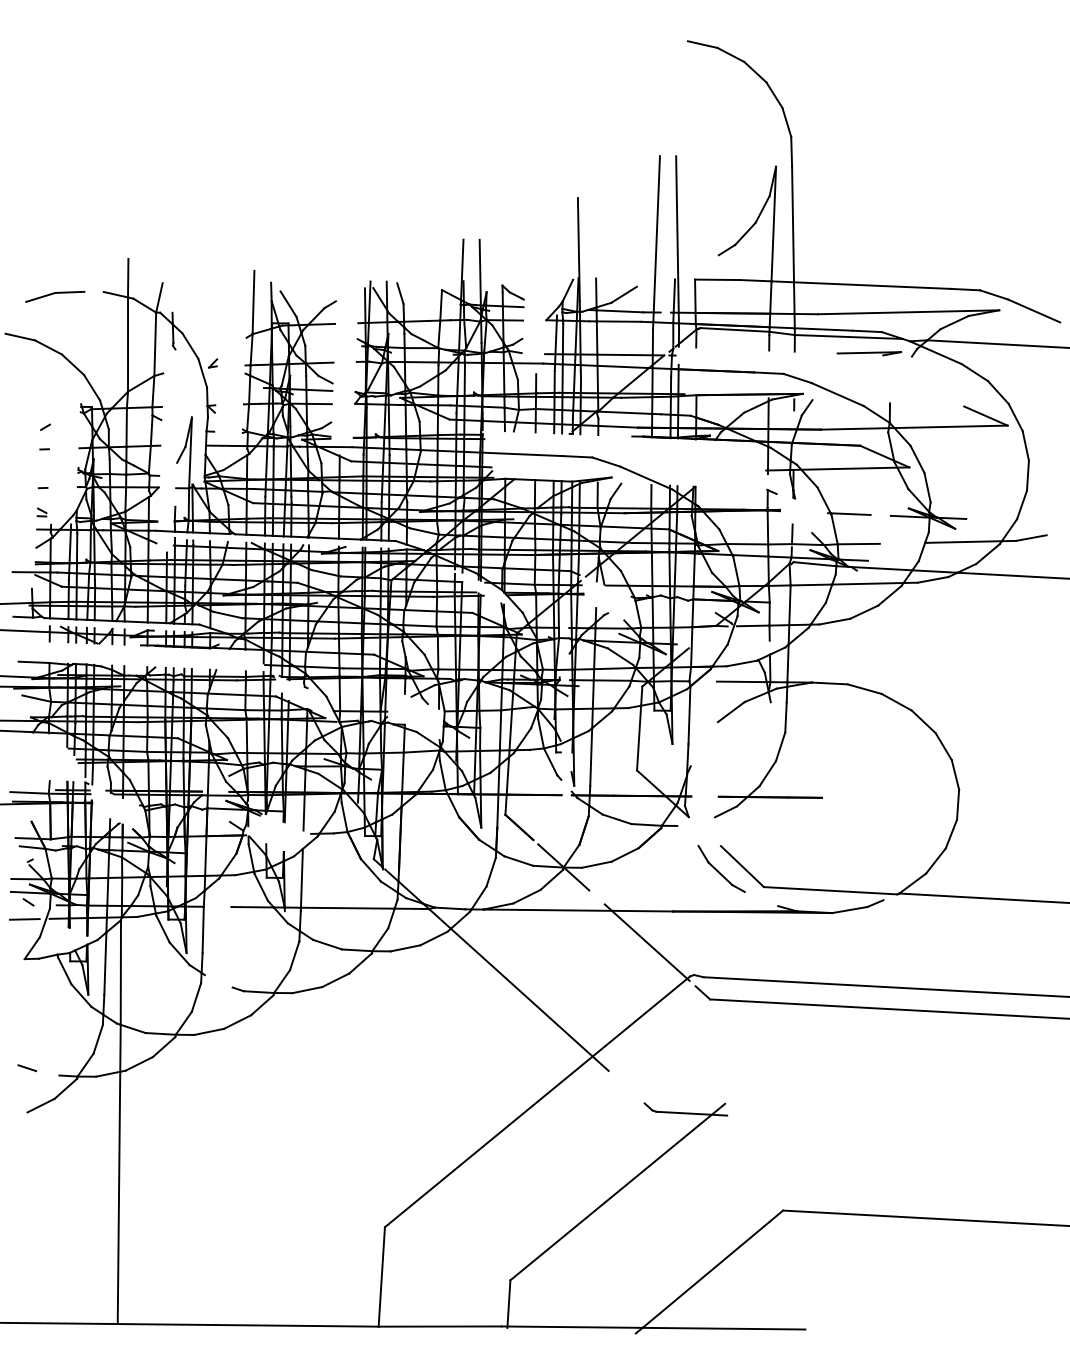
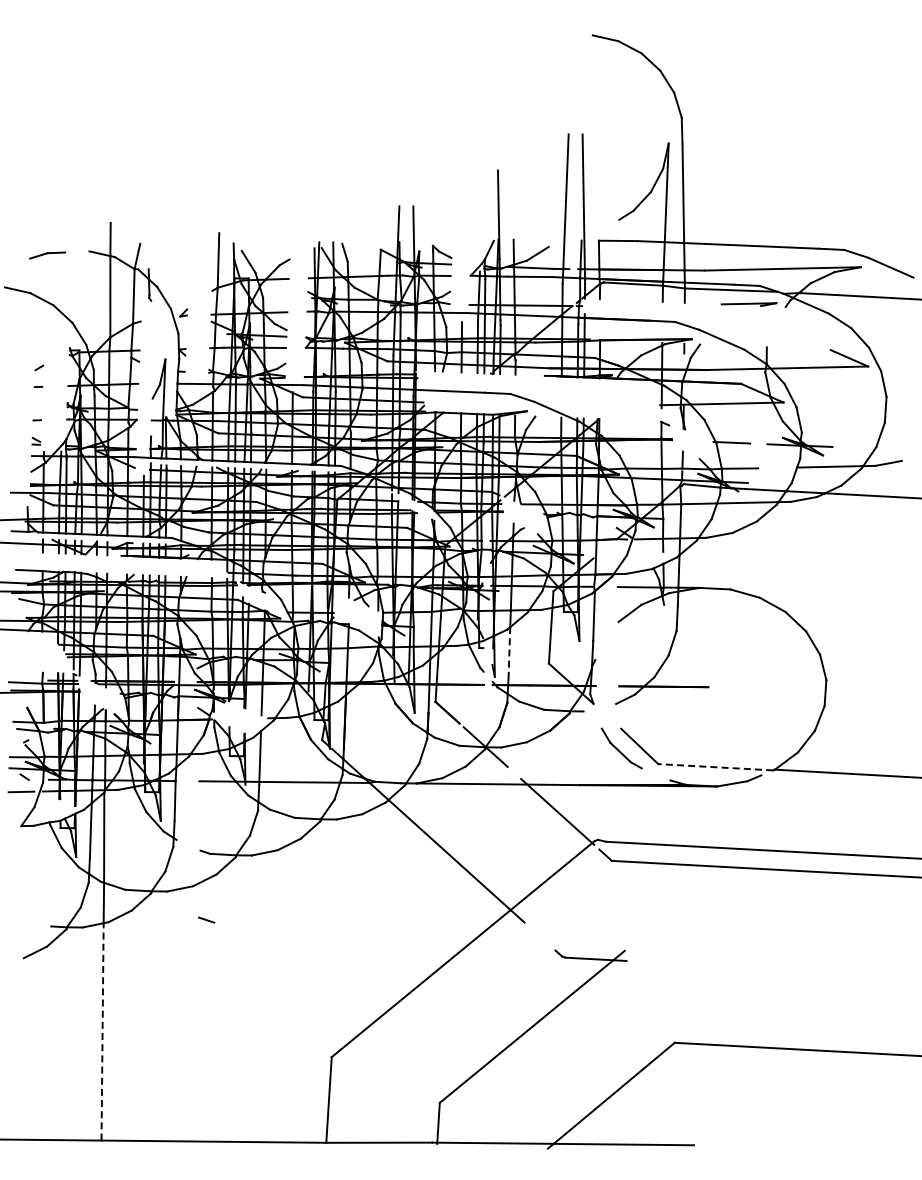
part: (55, 296) -> (47, 255), size x0.7
line: (591, 757) -> (509, 652), solid -> dashed
line: (830, 891) -> (715, 767), solid -> dashed
line: (27, 1067) -> (206, 919), moved
line: (118, 1197) -> (102, 1031), solid -> dashed

